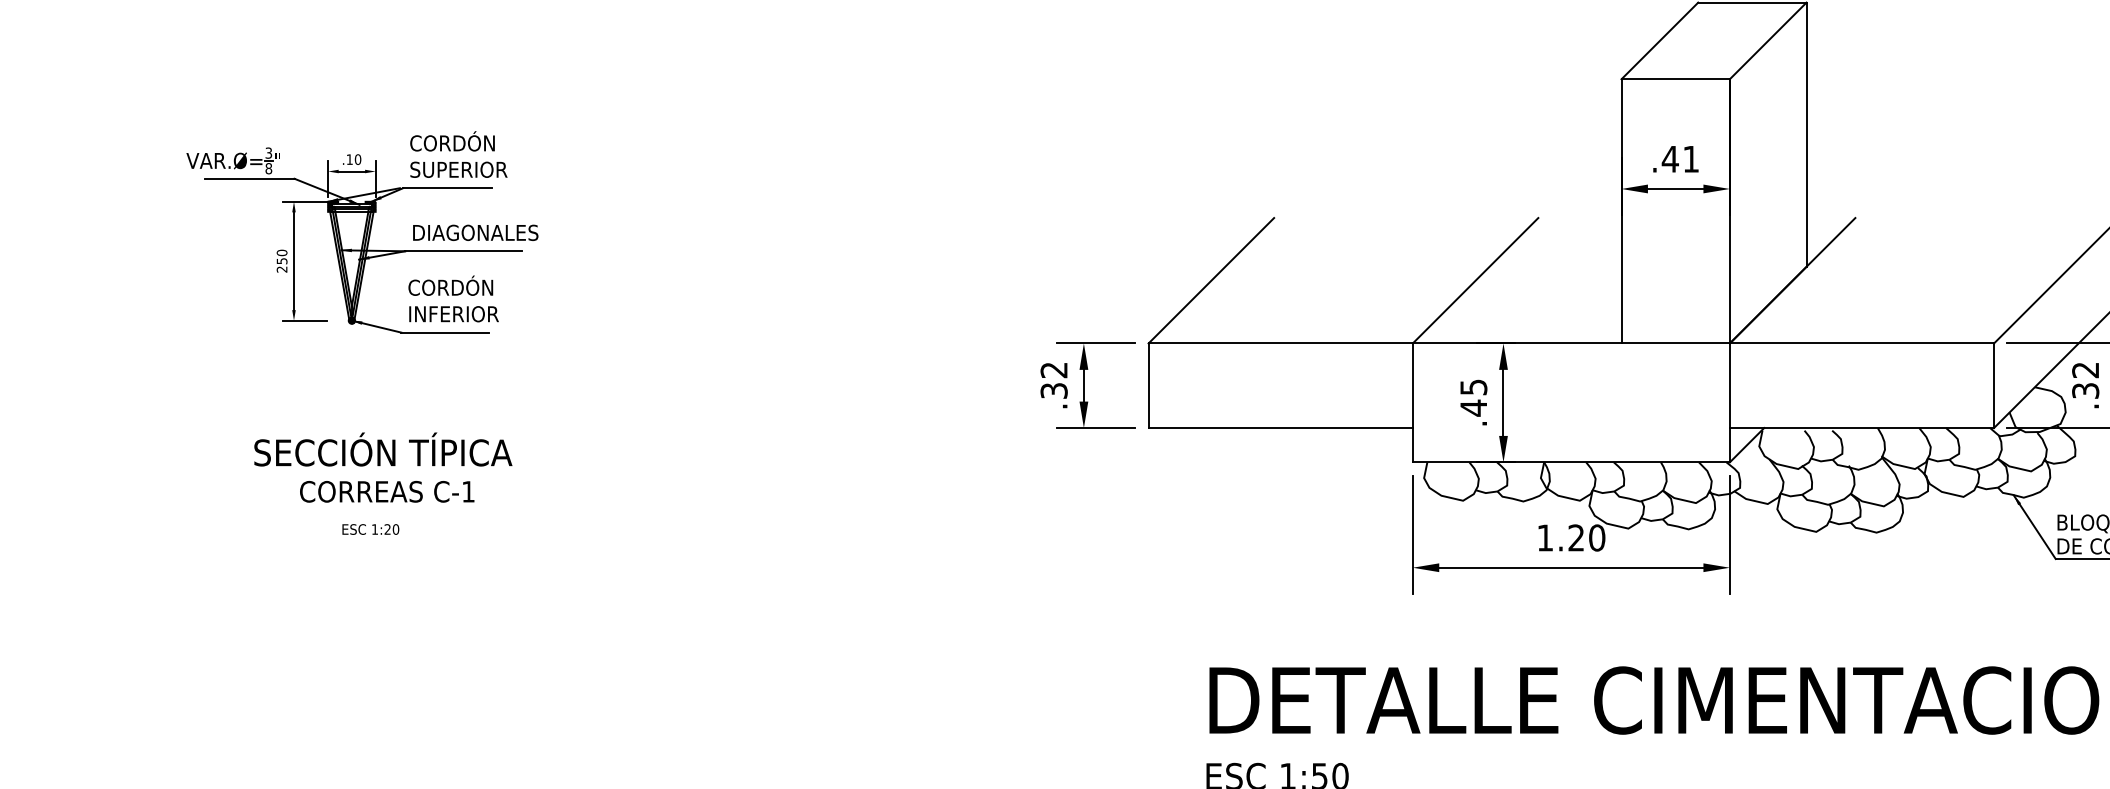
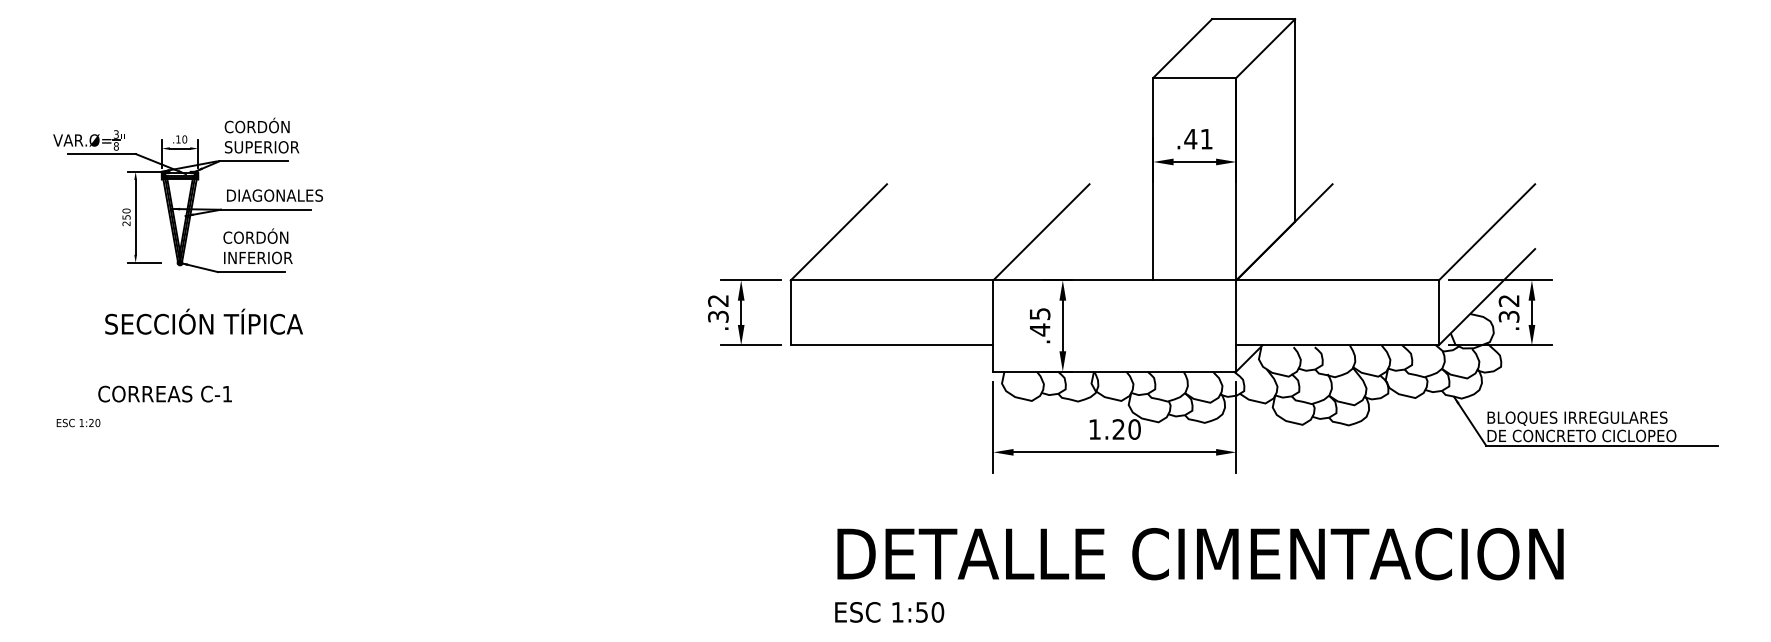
text: (382, 449) -> (203, 321), moved
text: (386, 490) -> (164, 393), moved
text: (370, 528) -> (78, 422), moved

